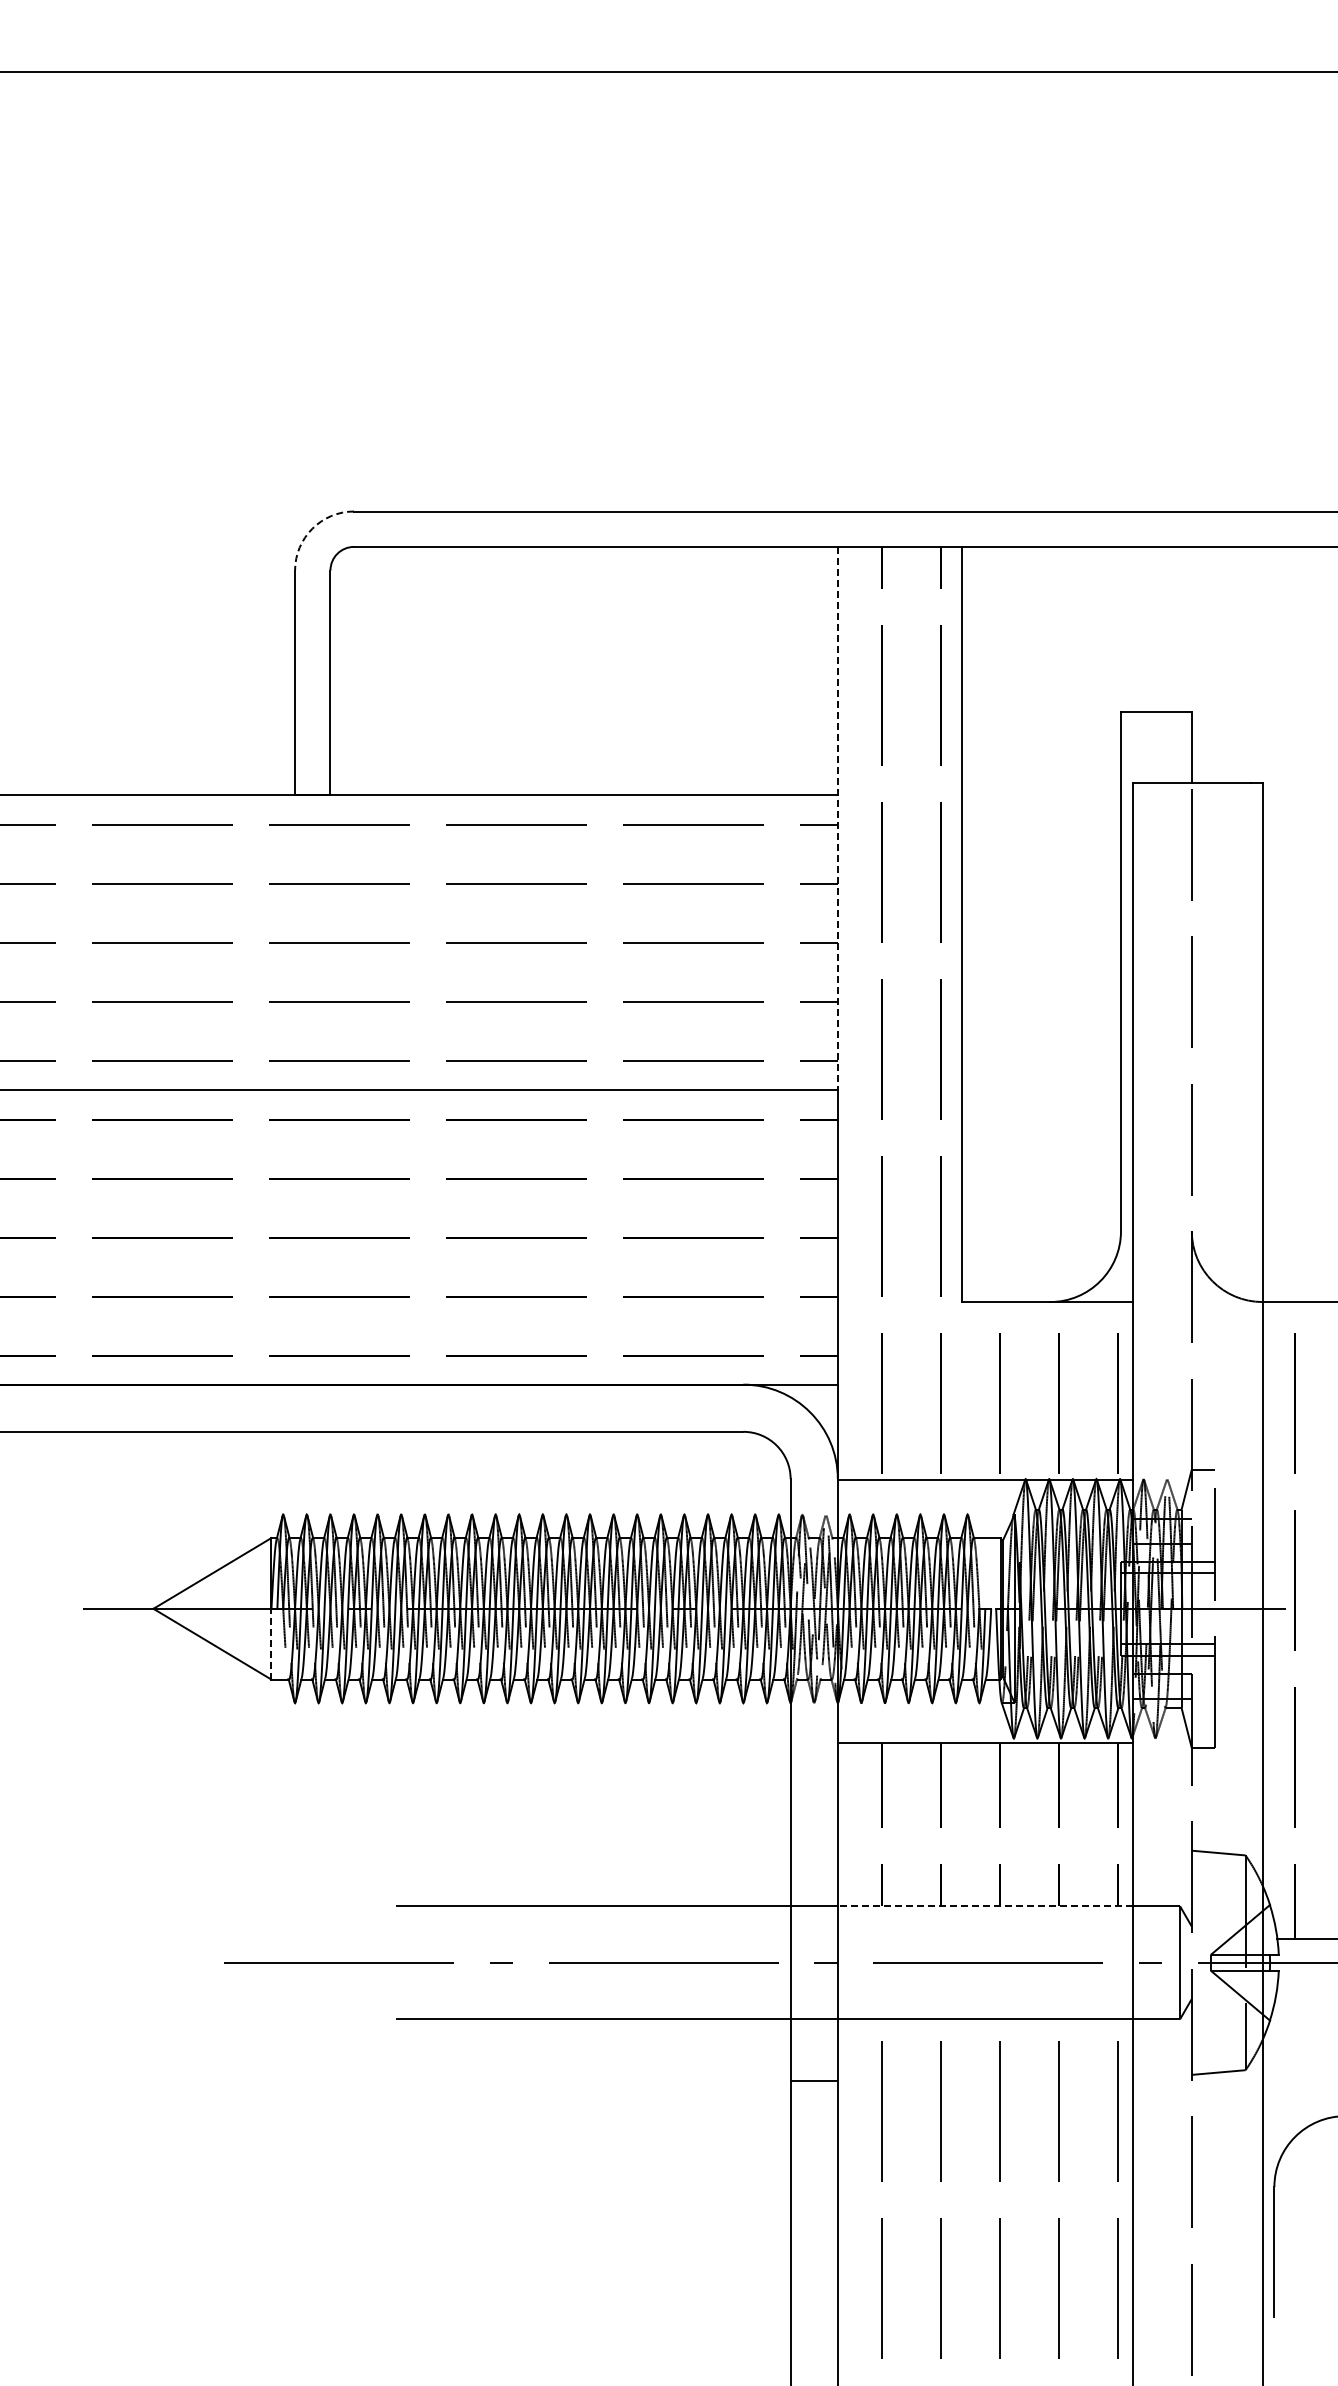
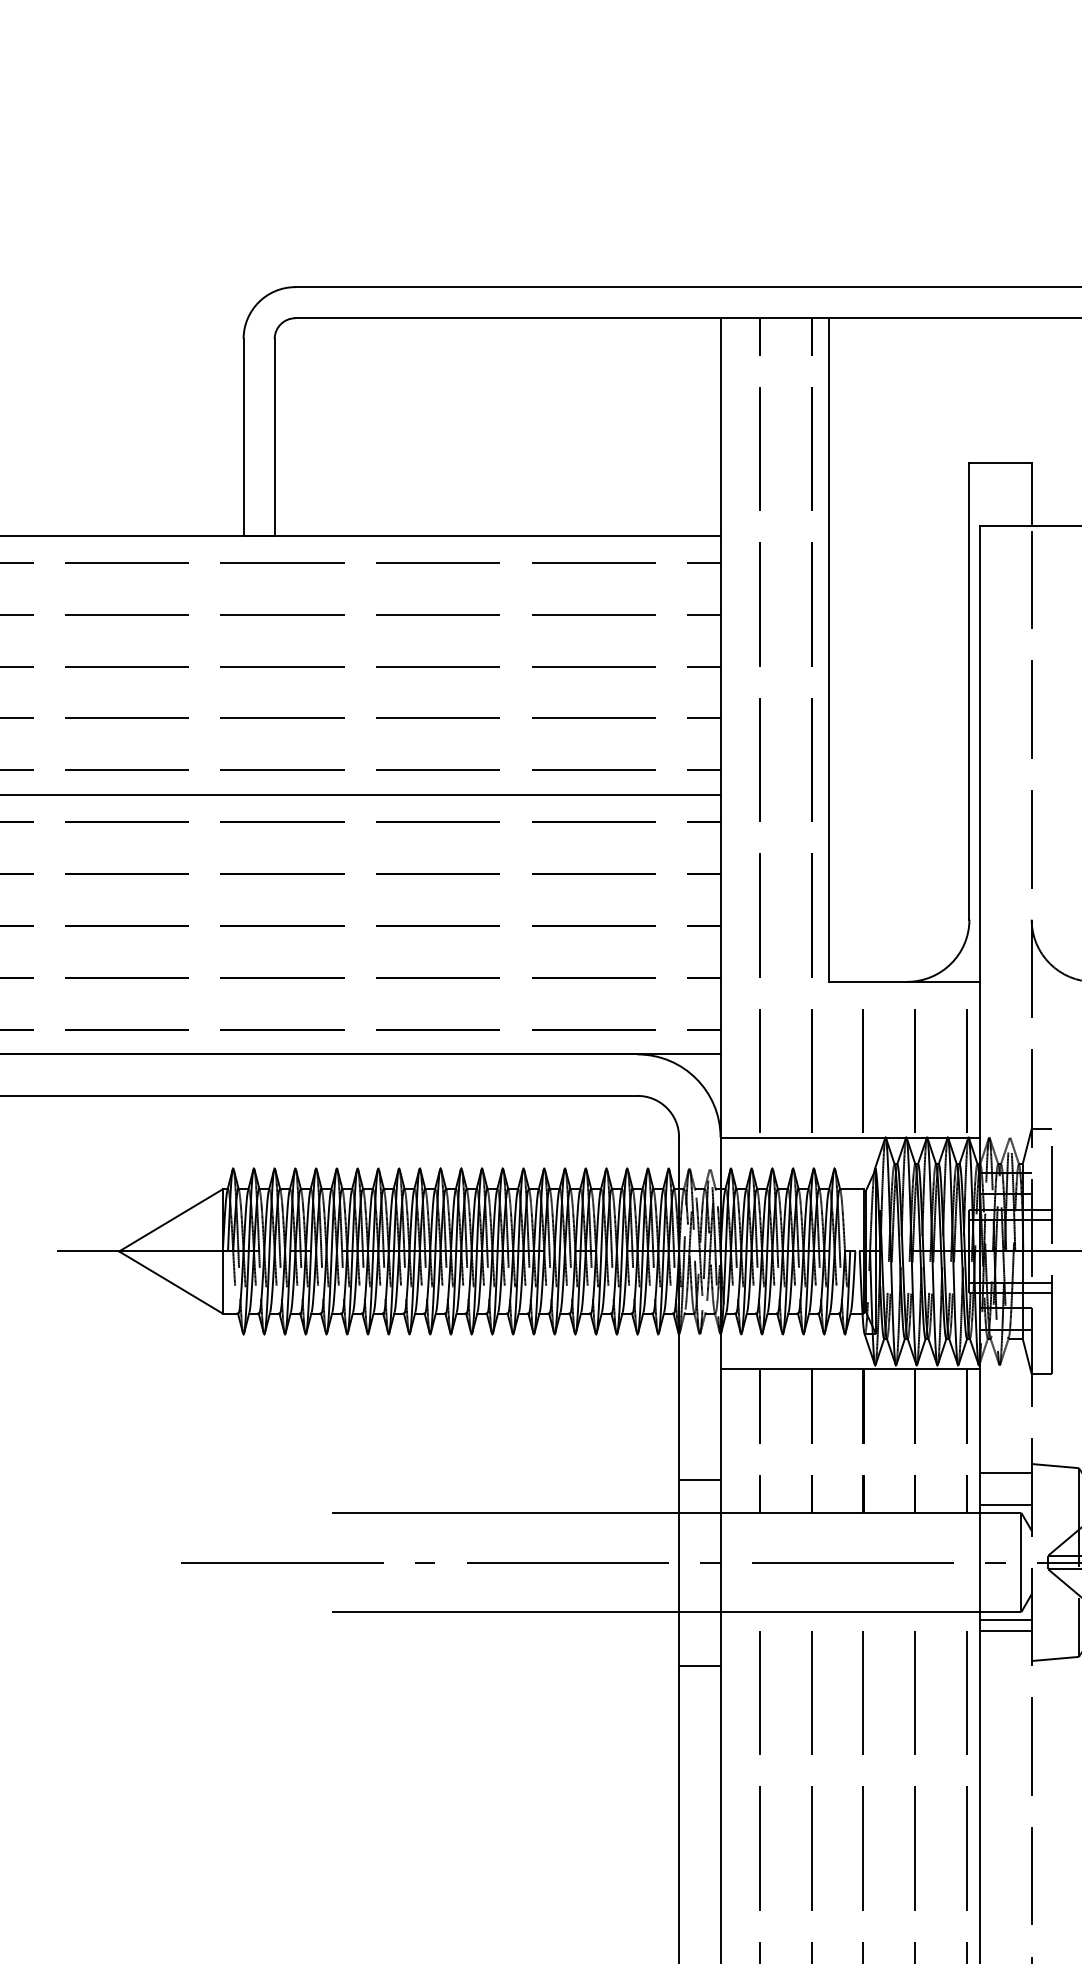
arc: (312, 528) -> (258, 302), dashed -> solid
line: (837, 818) -> (720, 556), dashed -> solid
line: (271, 1643) -> (222, 1281), dashed -> solid
line: (1161, 1861) -> (1005, 1473), added
line: (813, 1868) -> (699, 1479), added
line: (1161, 1897) -> (1005, 1505), added
line: (984, 1906) -> (849, 1513), dashed -> solid
line: (1161, 2027) -> (1005, 1619), added
line: (1161, 2040) -> (1005, 1630), added

